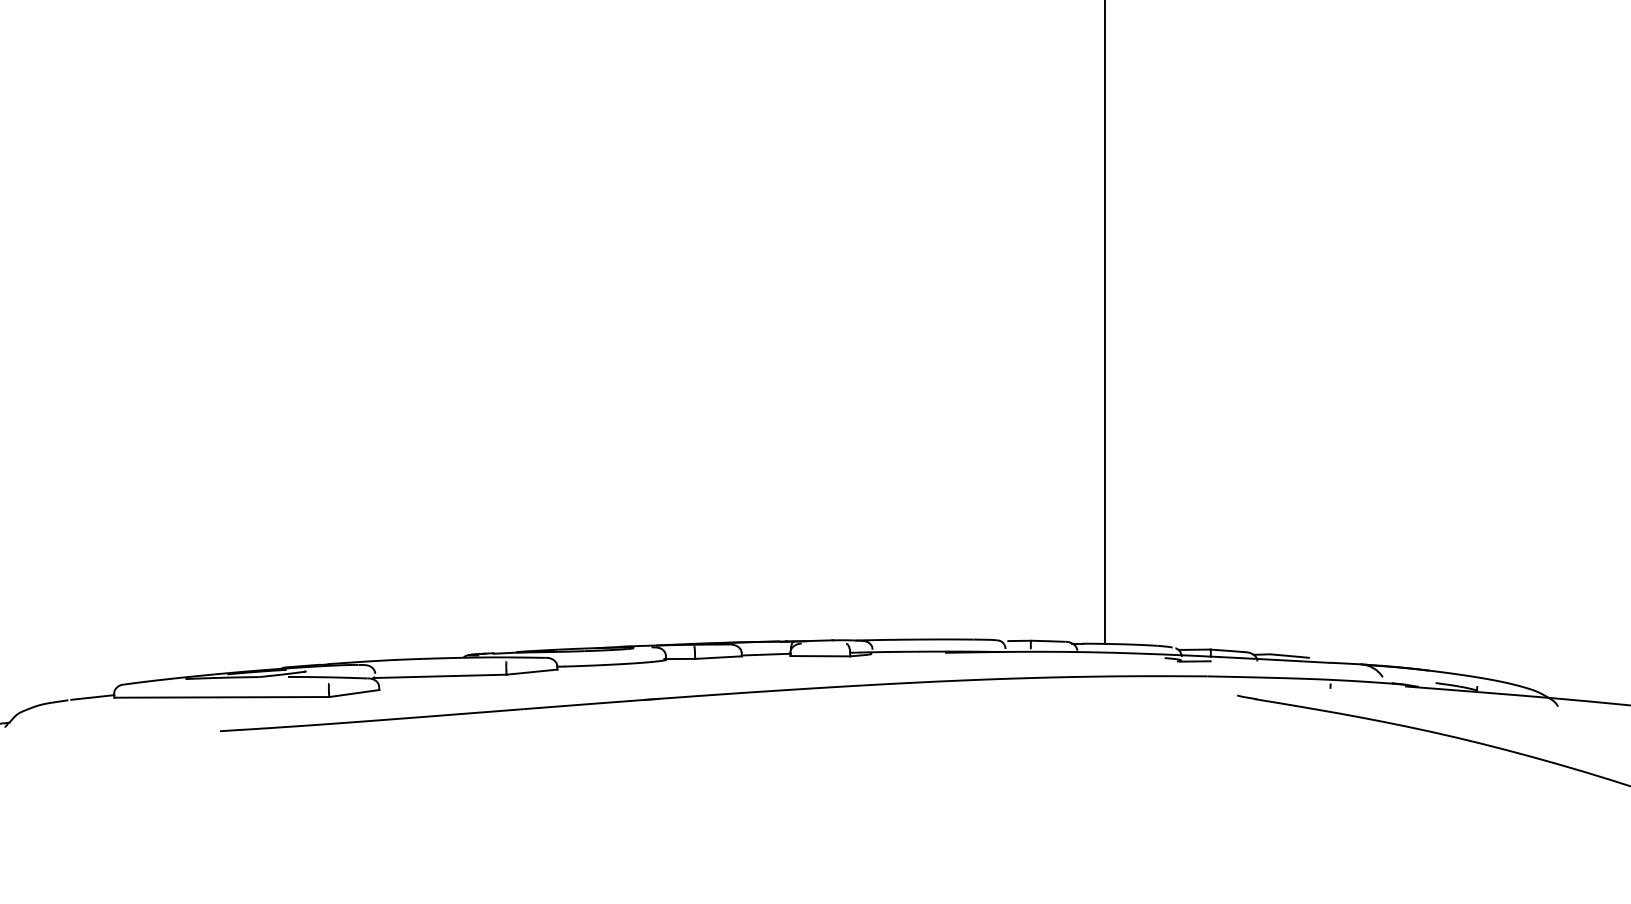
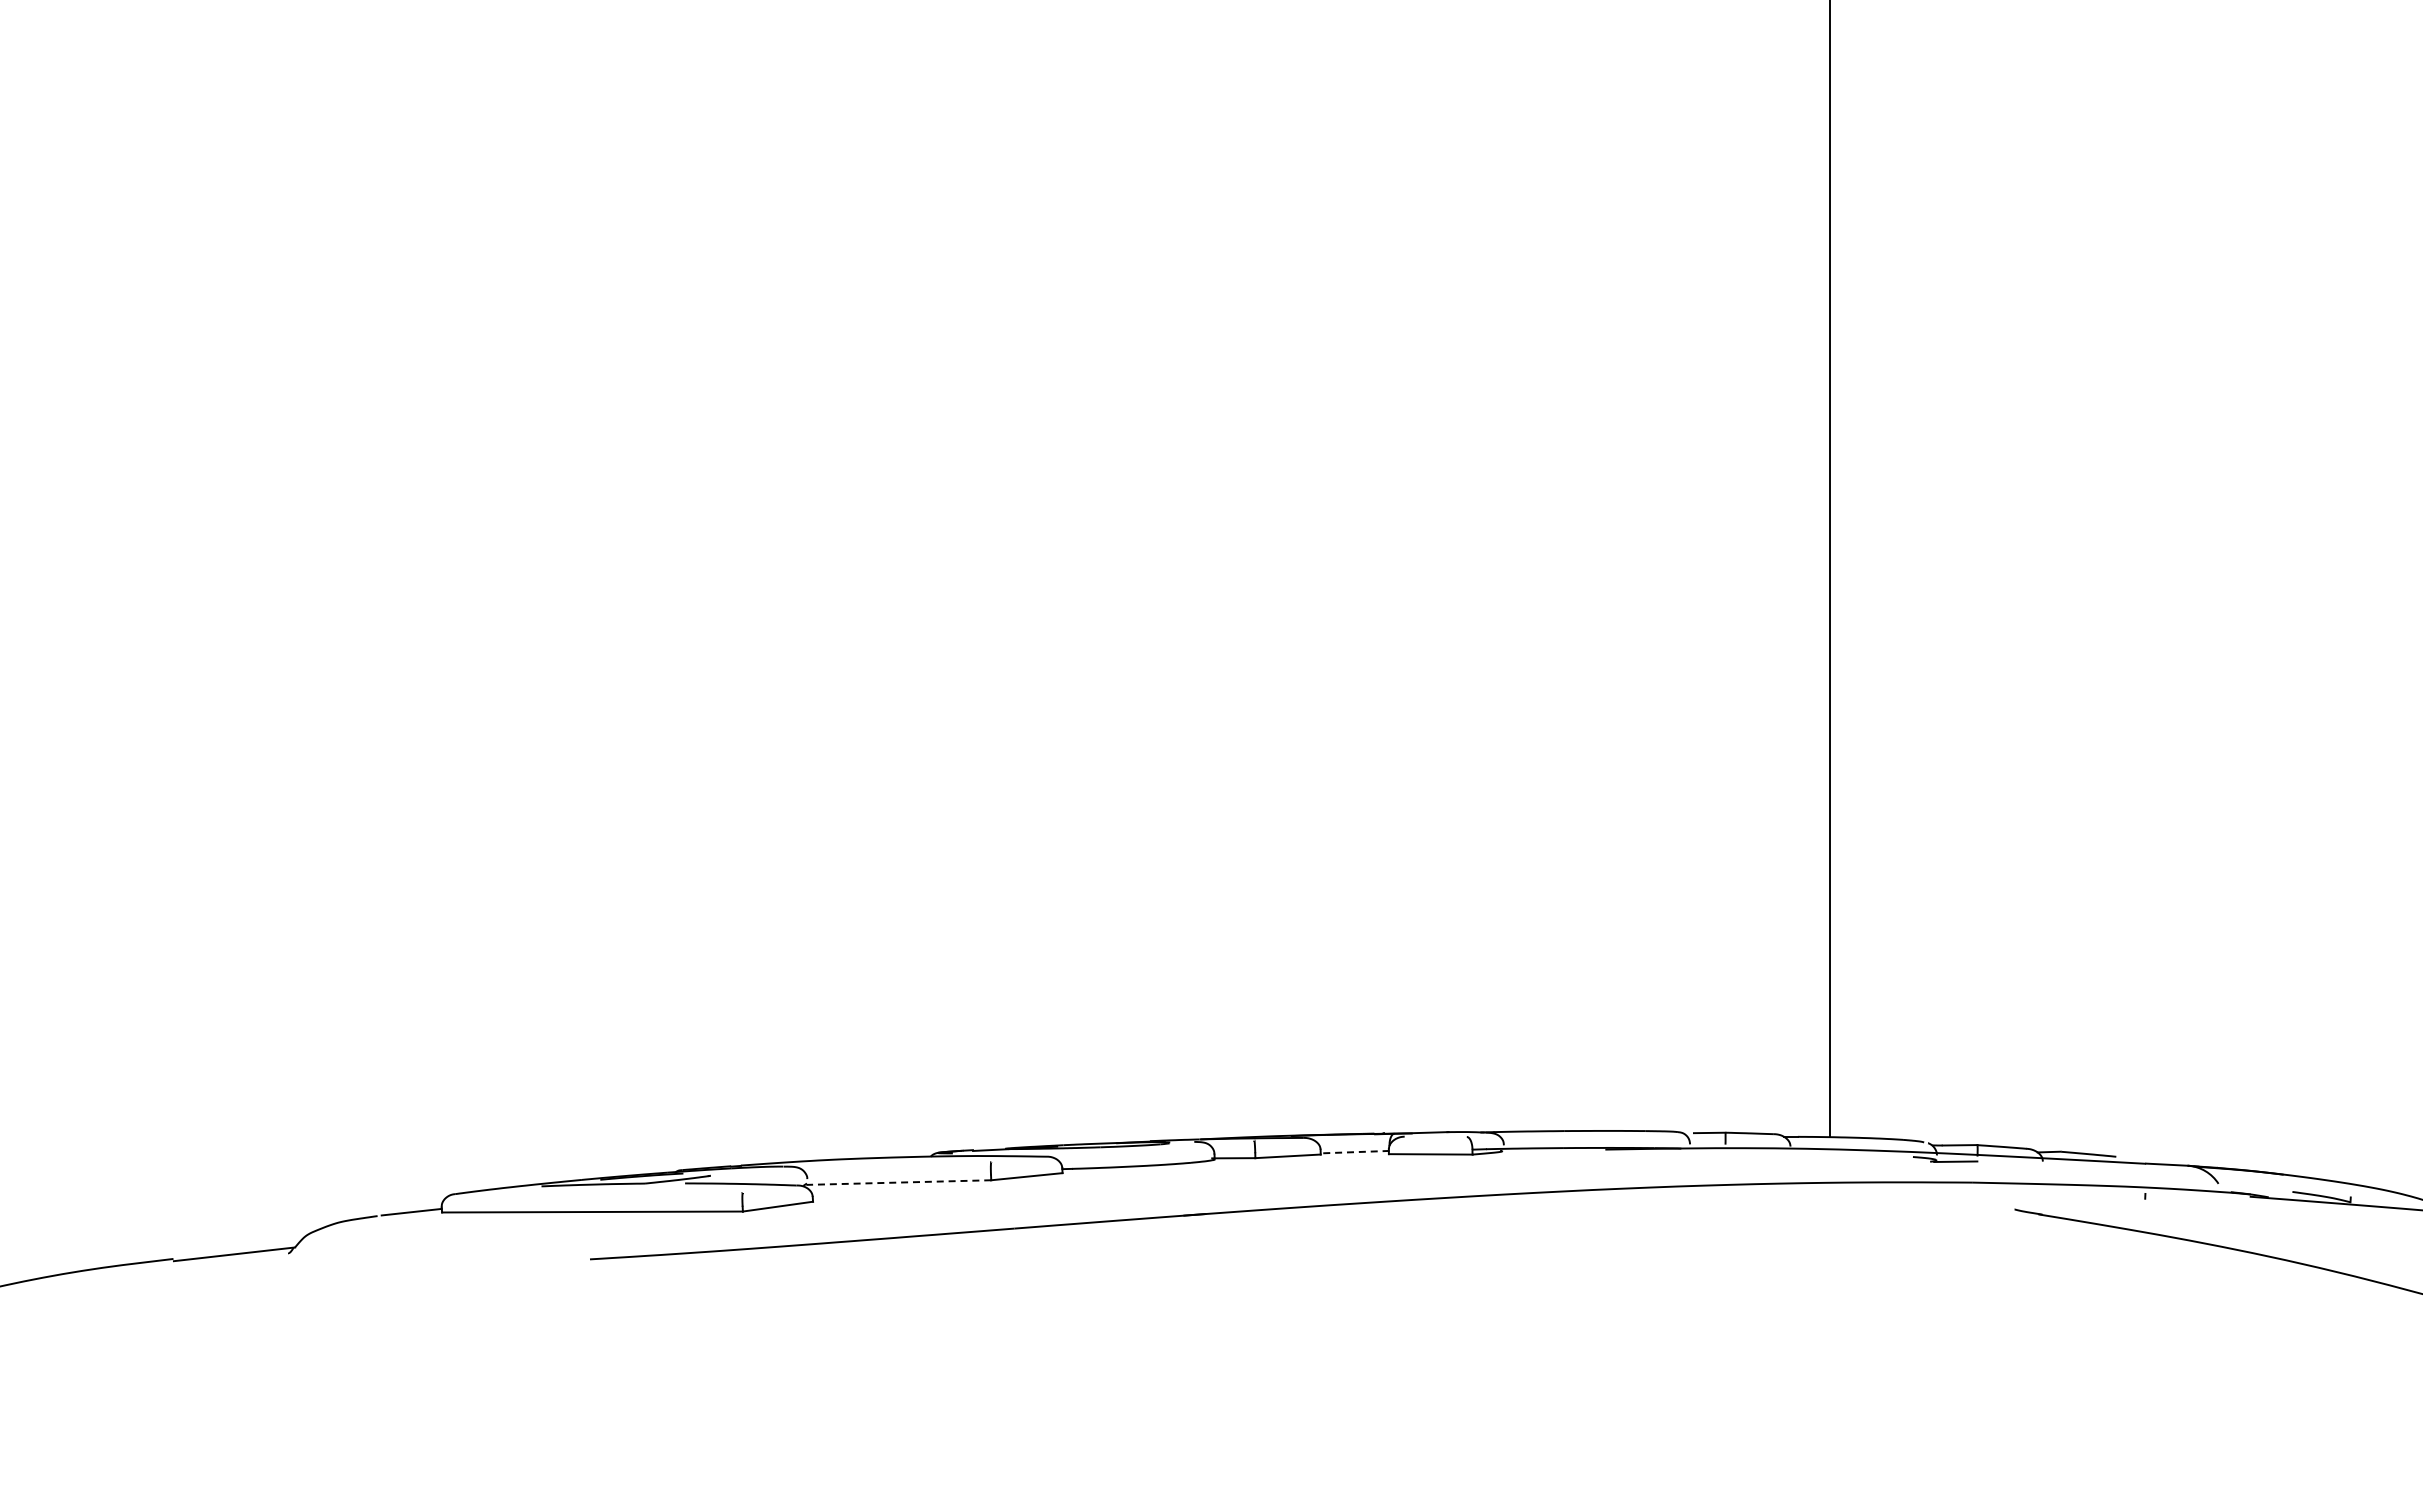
line: (765, 654) -> (1354, 1152), solid -> dashed
line: (440, 676) -> (898, 1182), solid -> dashed

